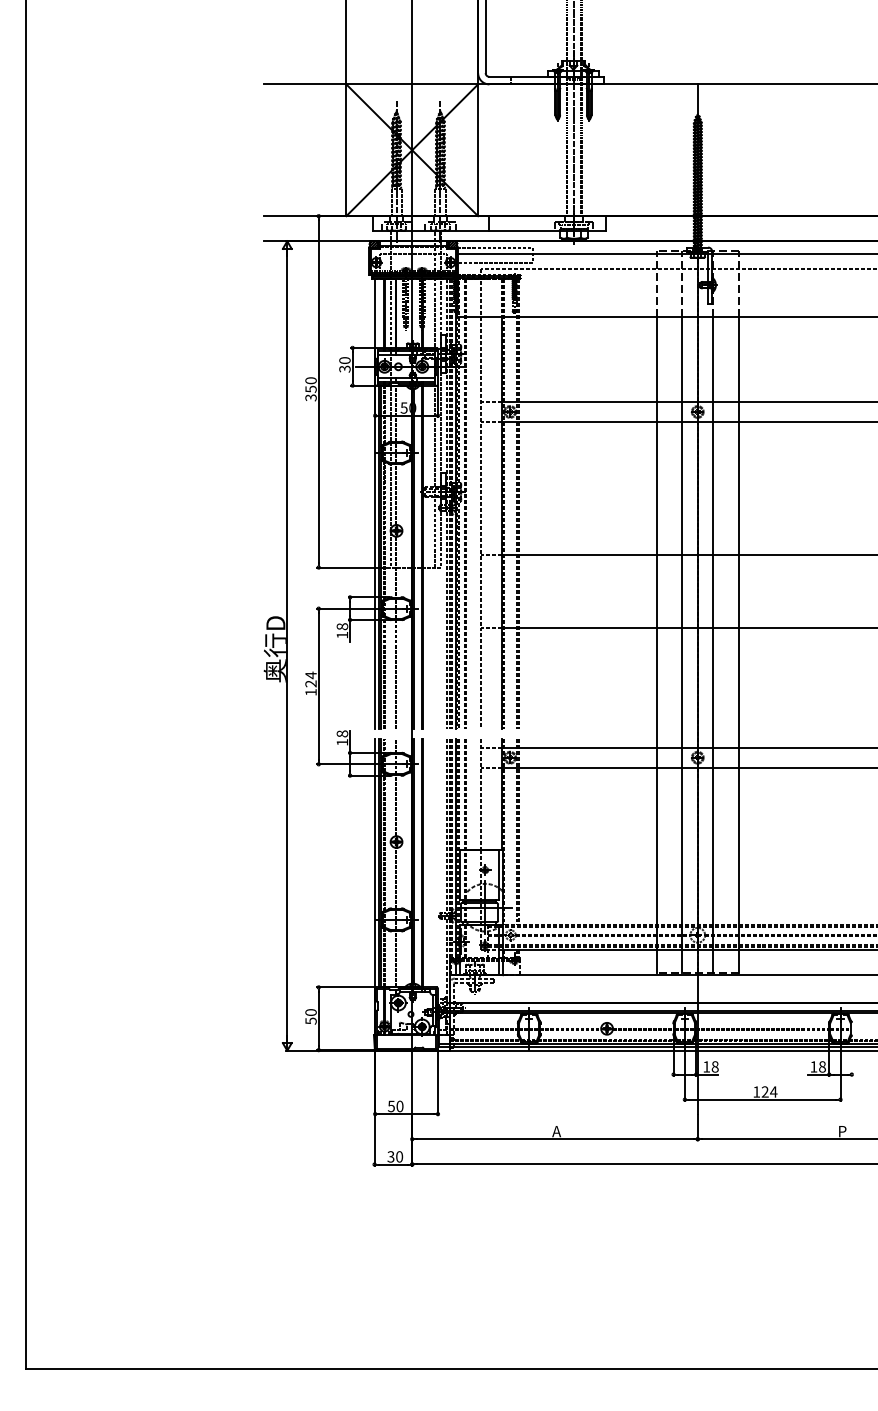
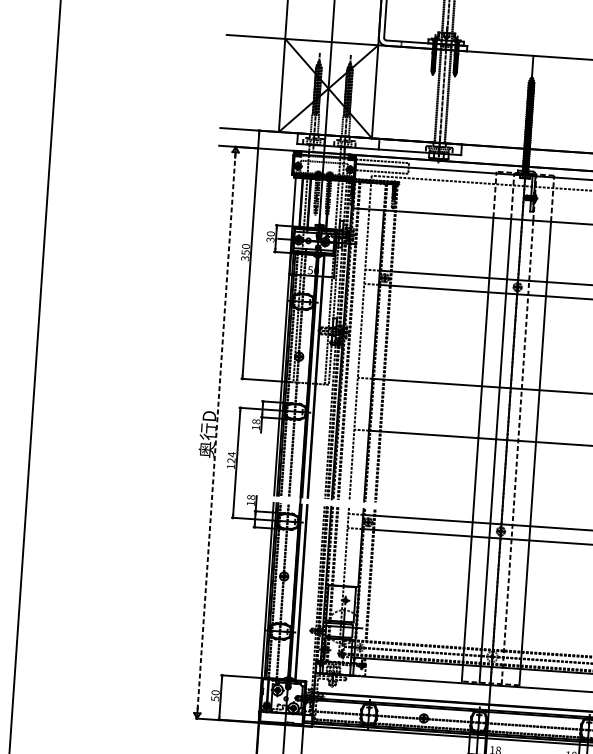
line: (713, 644) -> (517, 452), solid -> dashed
line: (287, 646) -> (216, 433), solid -> dashed

